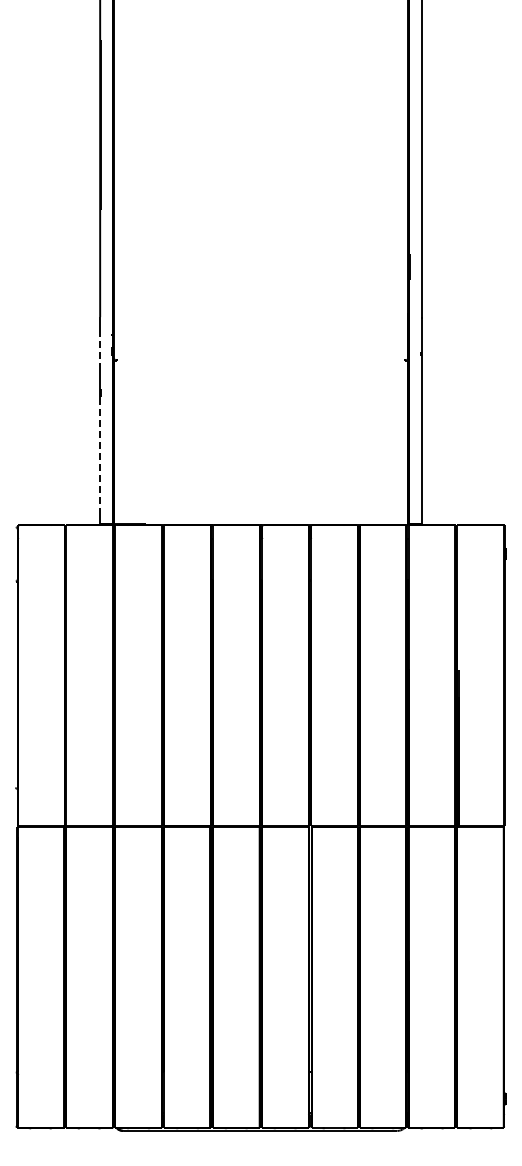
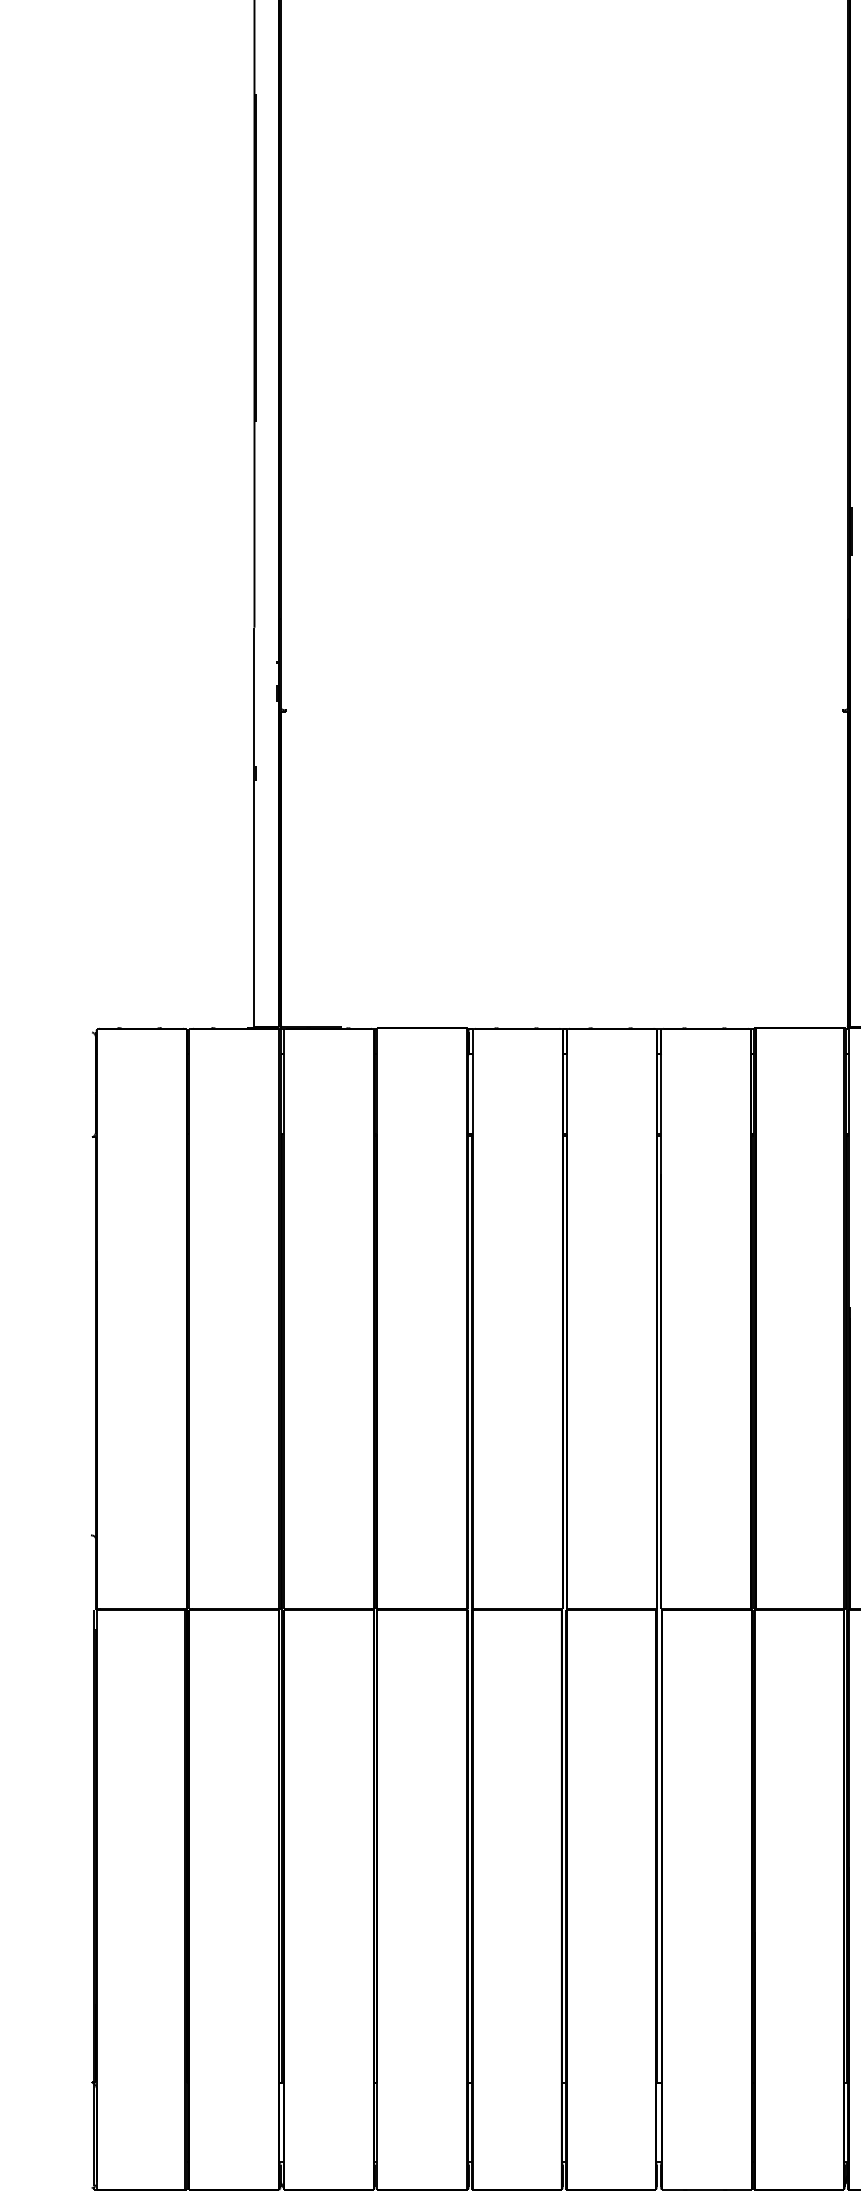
line: (100, 351) -> (255, 693), dashed -> solid
line: (100, 458) -> (255, 900), dashed -> solid

